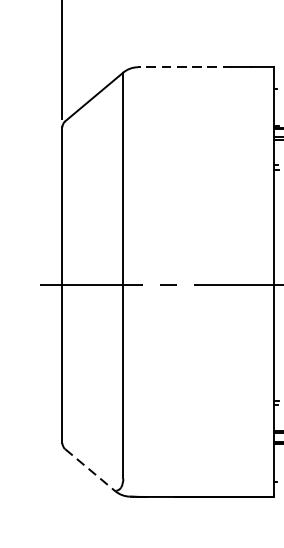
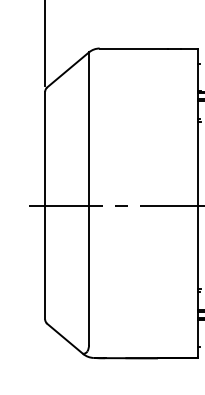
line: (185, 67) -> (133, 48), dashed -> solid
line: (90, 469) -> (65, 338), dashed -> solid

